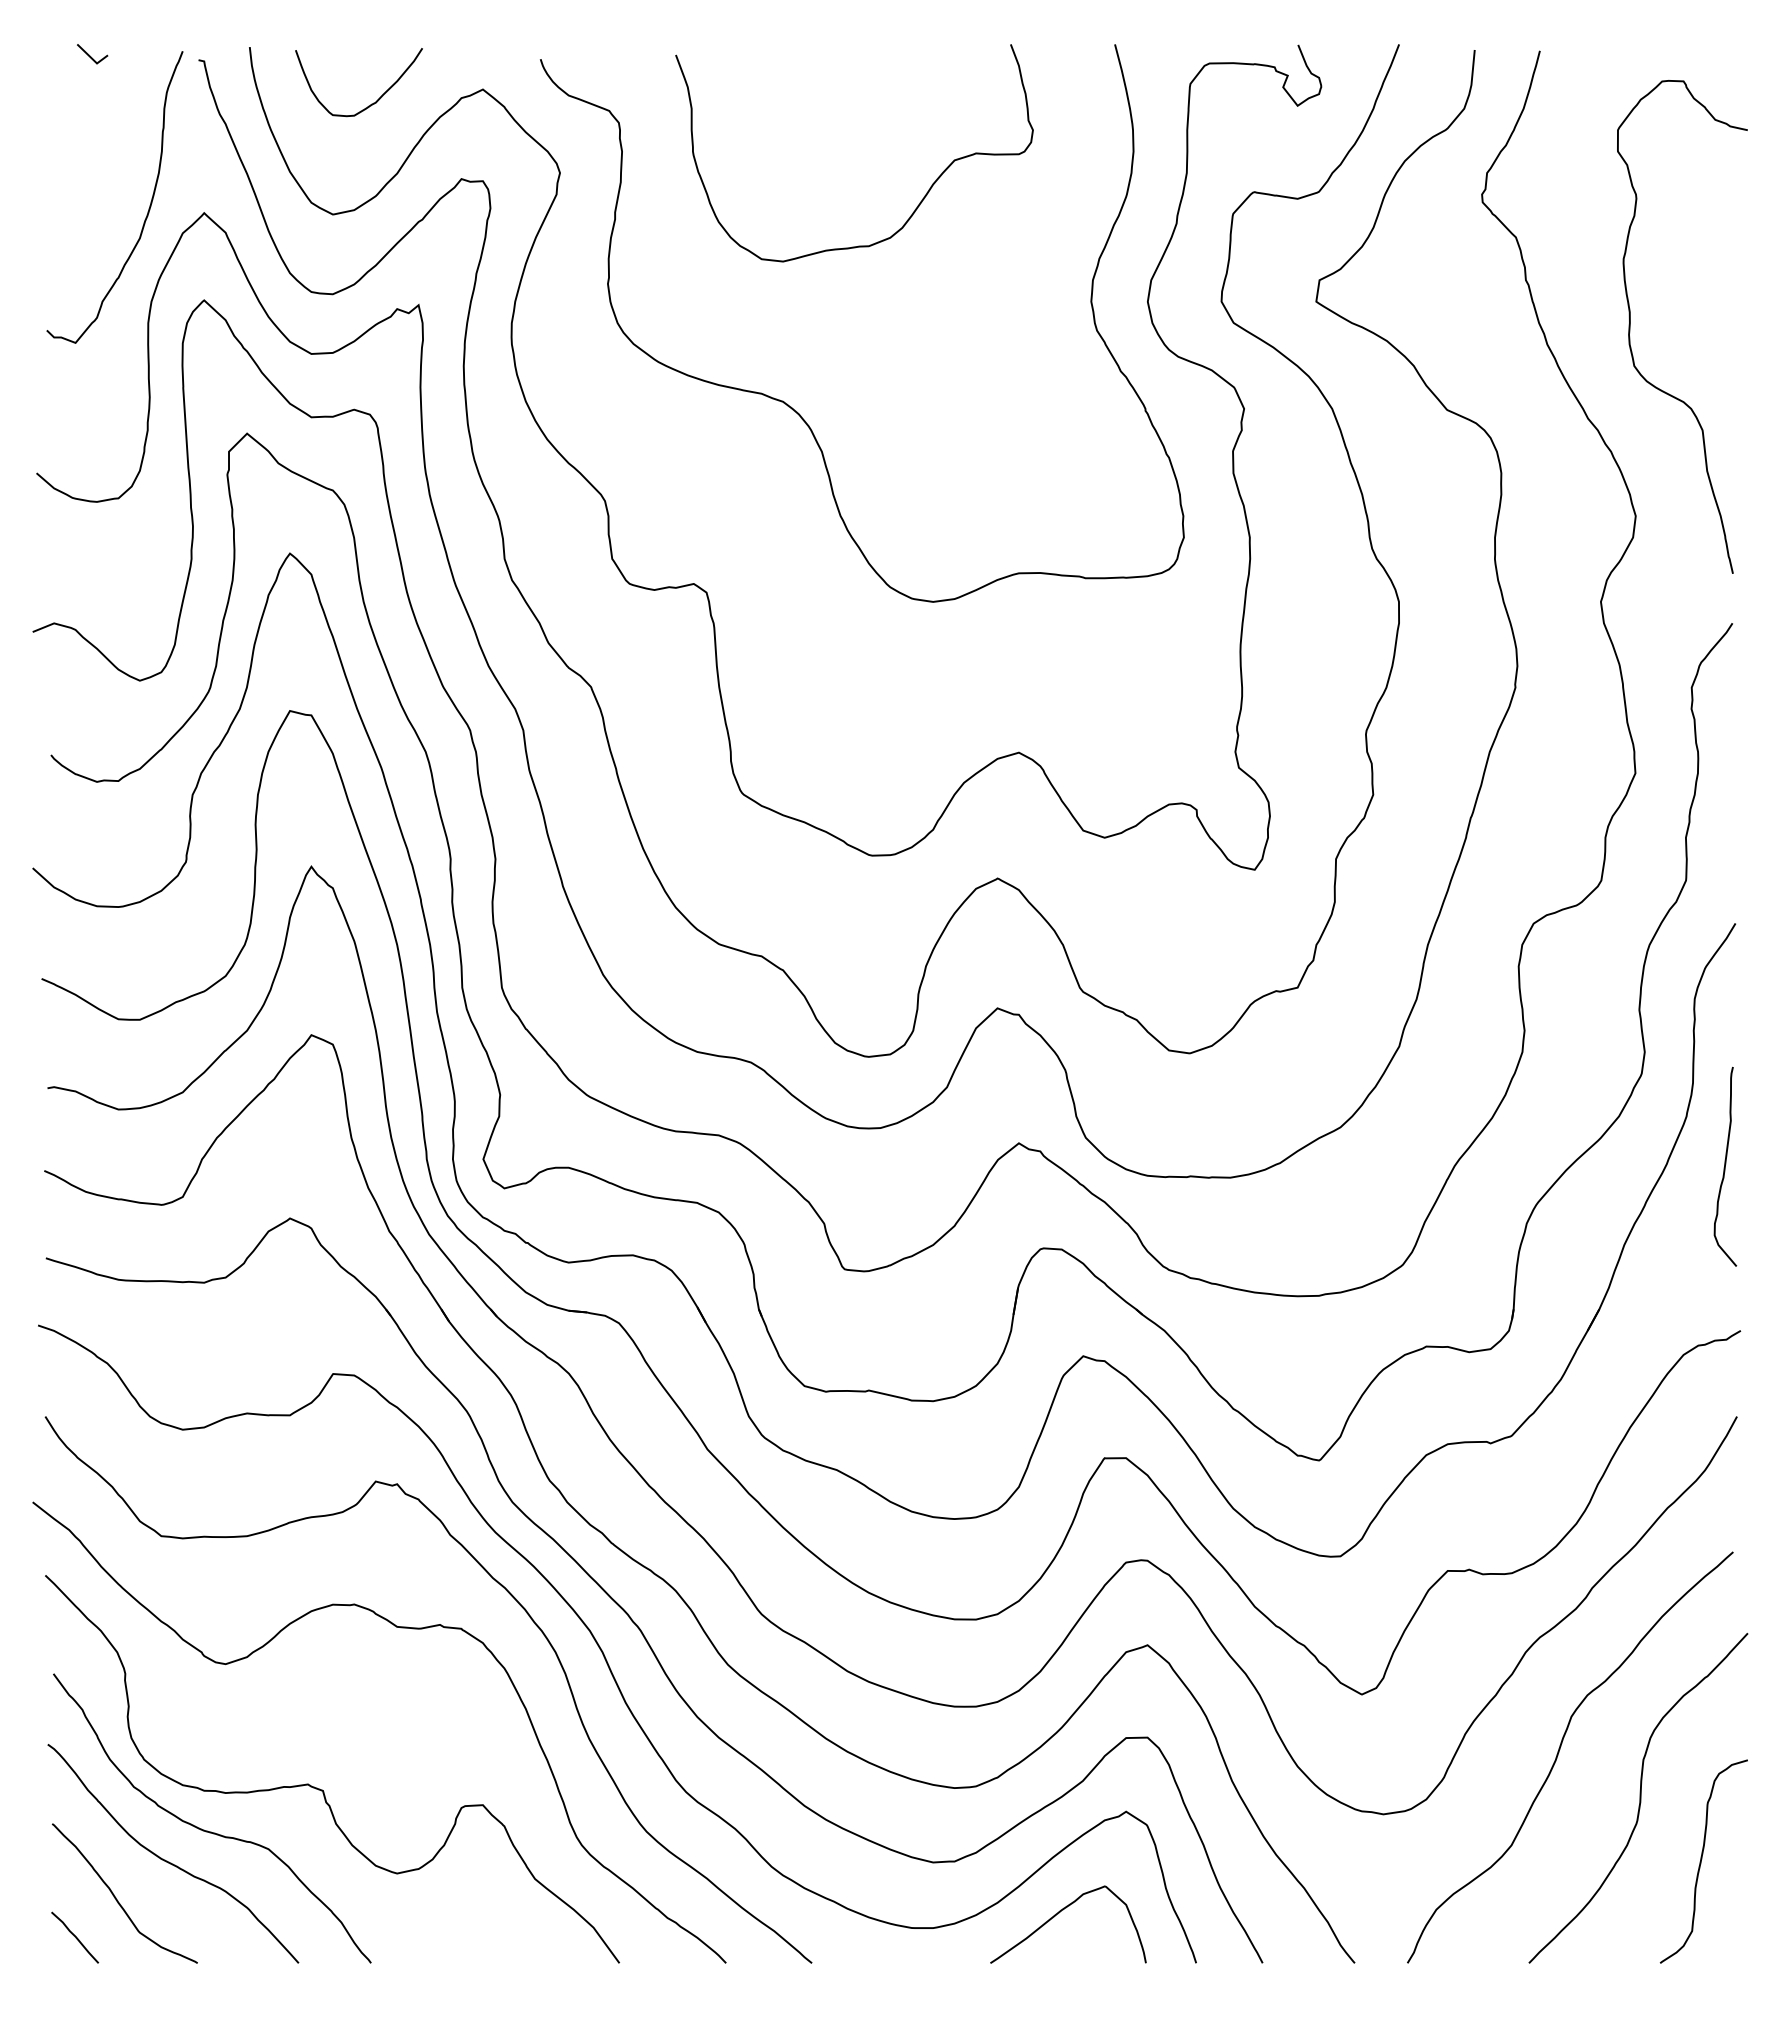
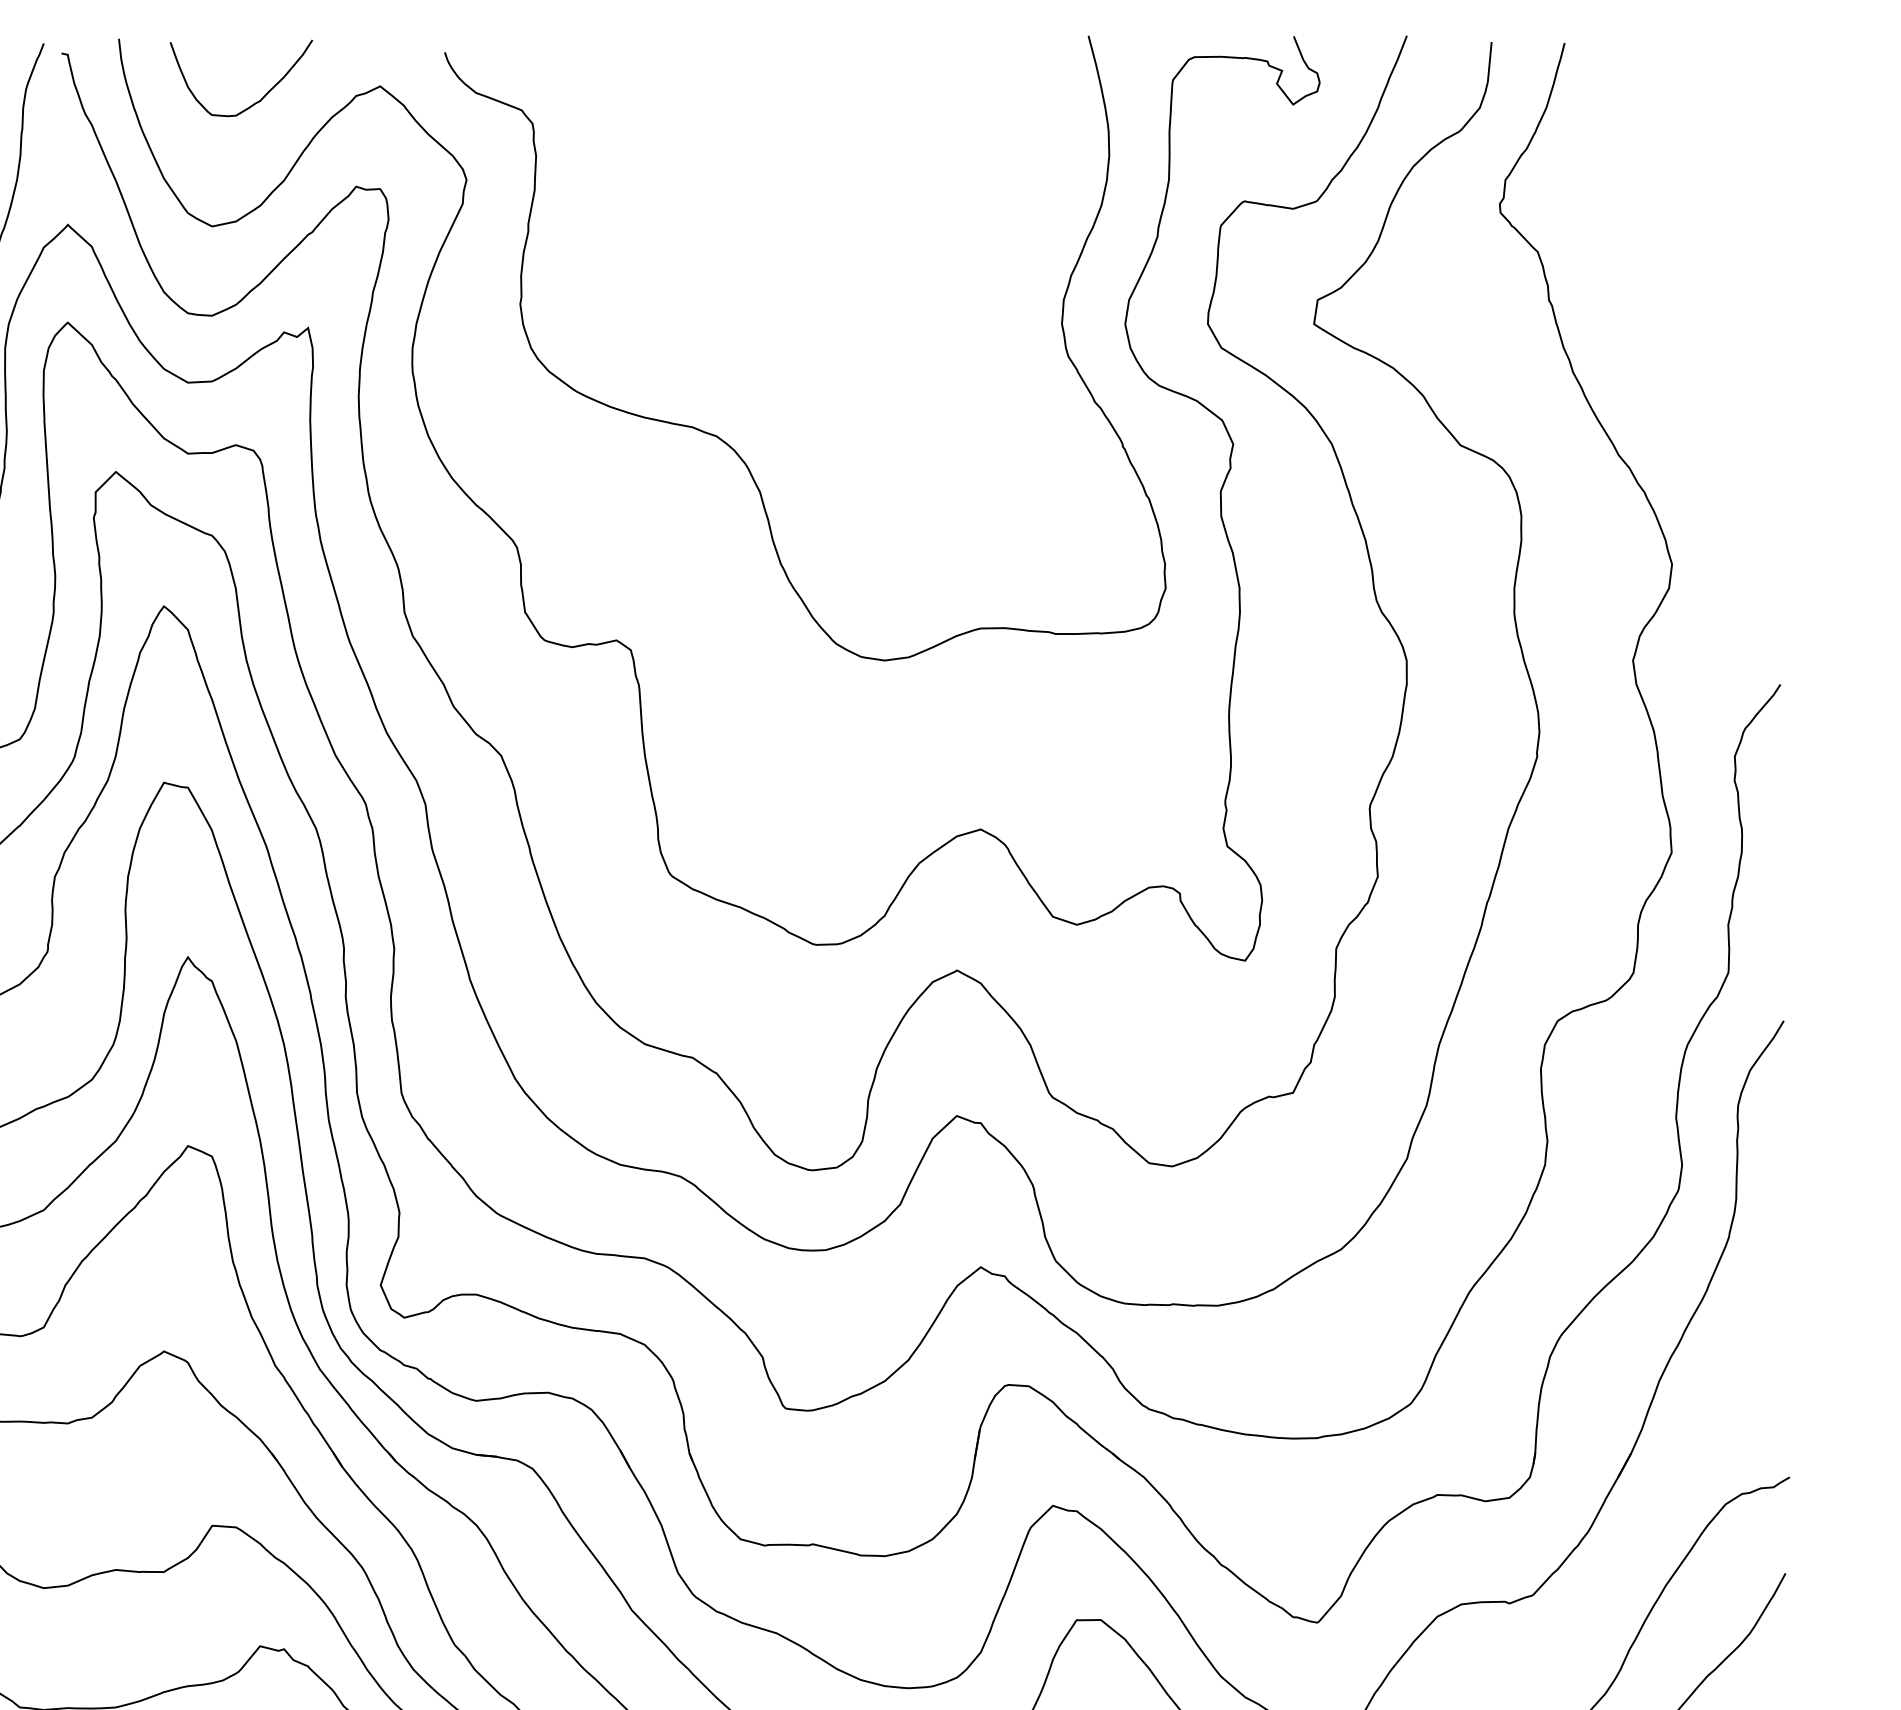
curve: (919, 202) -> (869, 212), removed
curve: (1630, 326) -> (1666, 351), removed
curve: (1725, 1166) -> (1772, 1293), removed

